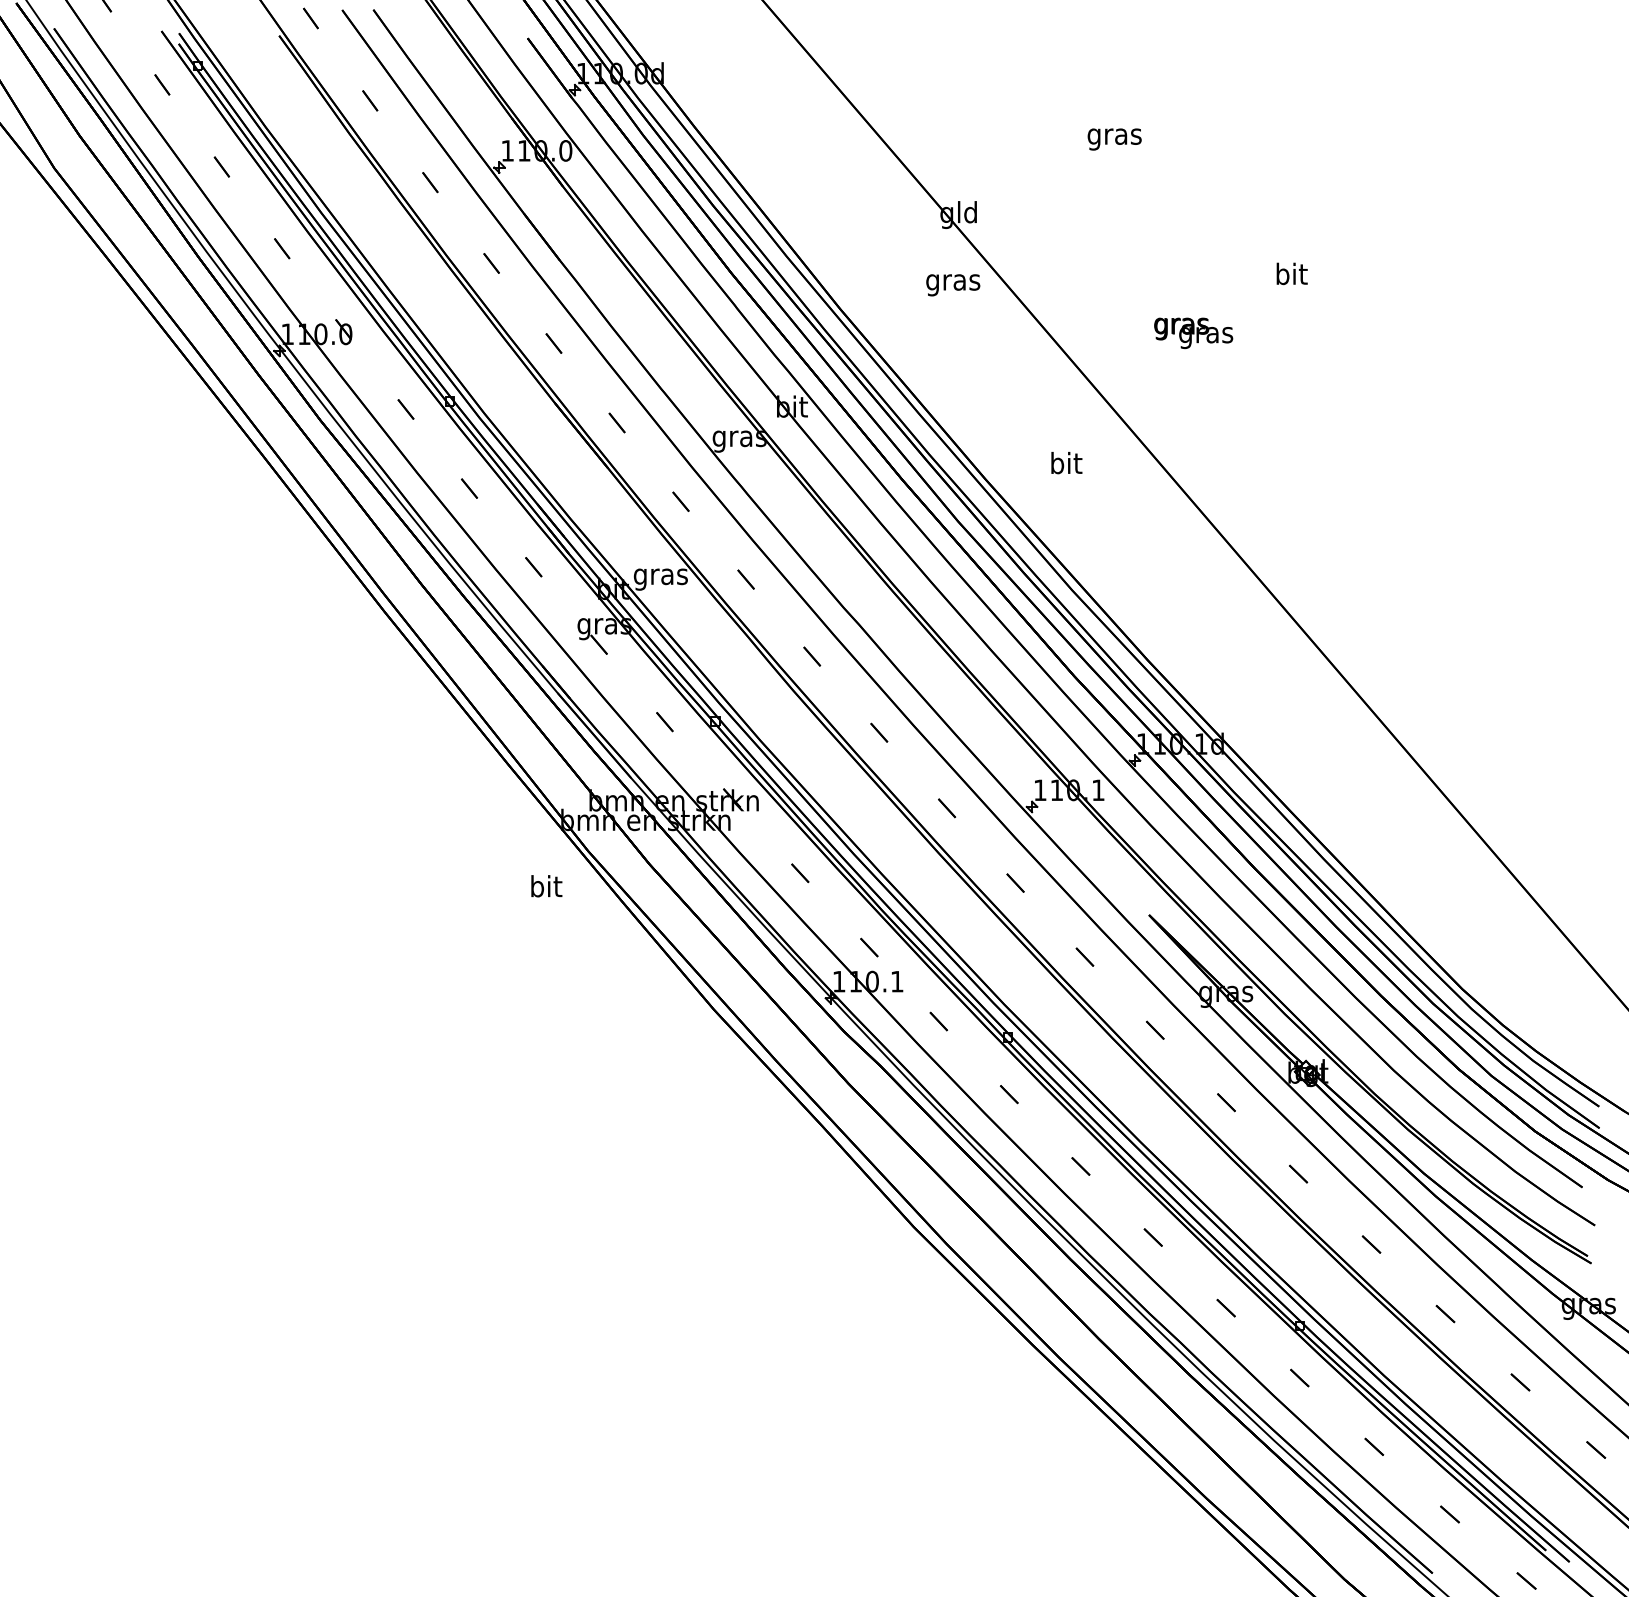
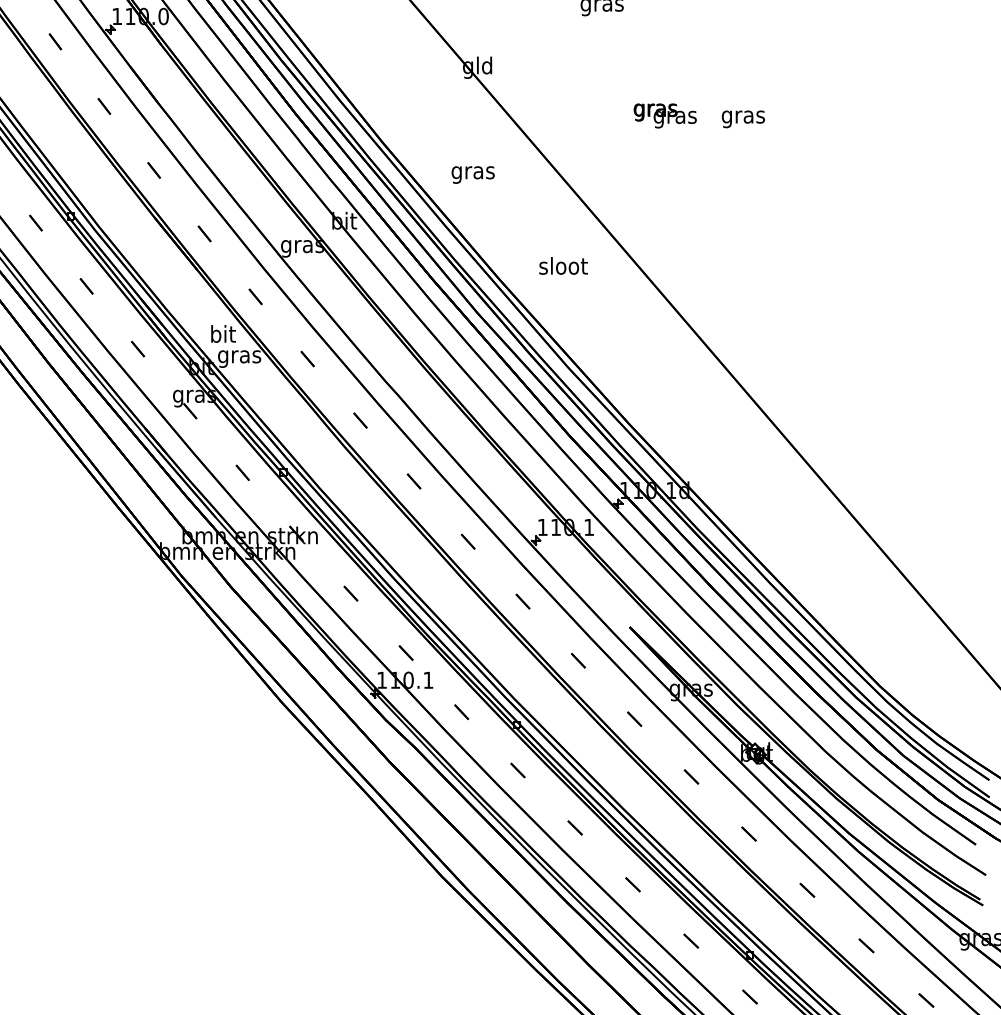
text: (1291, 276) -> (743, 116), bit -> gras
text: (953, 285) -> (473, 175), moved
text: (1193, 333) -> (665, 116), moved
text: (1066, 462) -> (563, 265), bit -> sloot
text: (546, 886) -> (223, 334), moved

